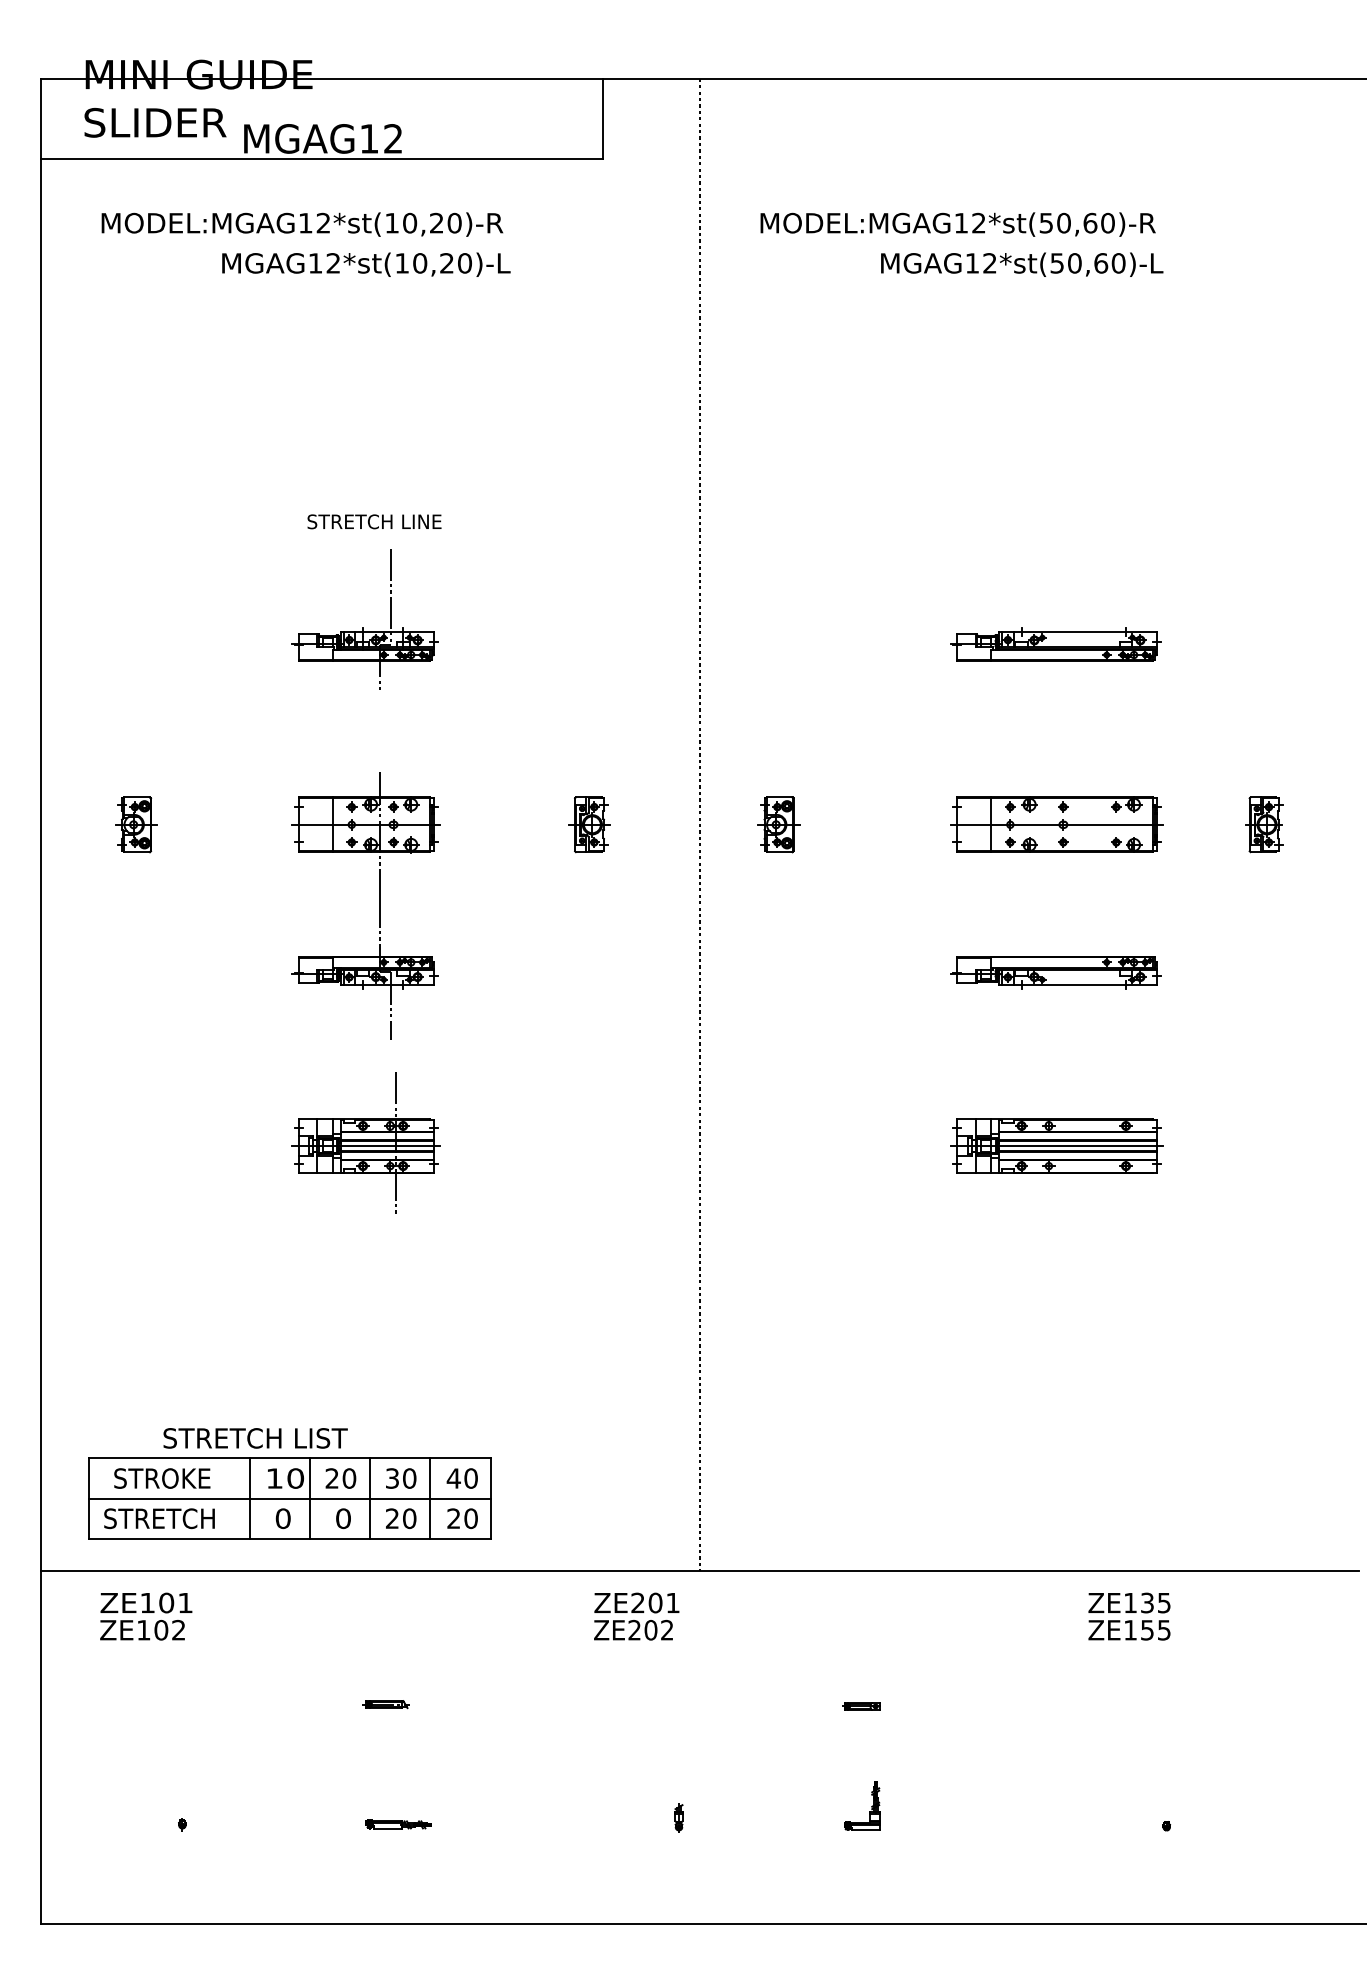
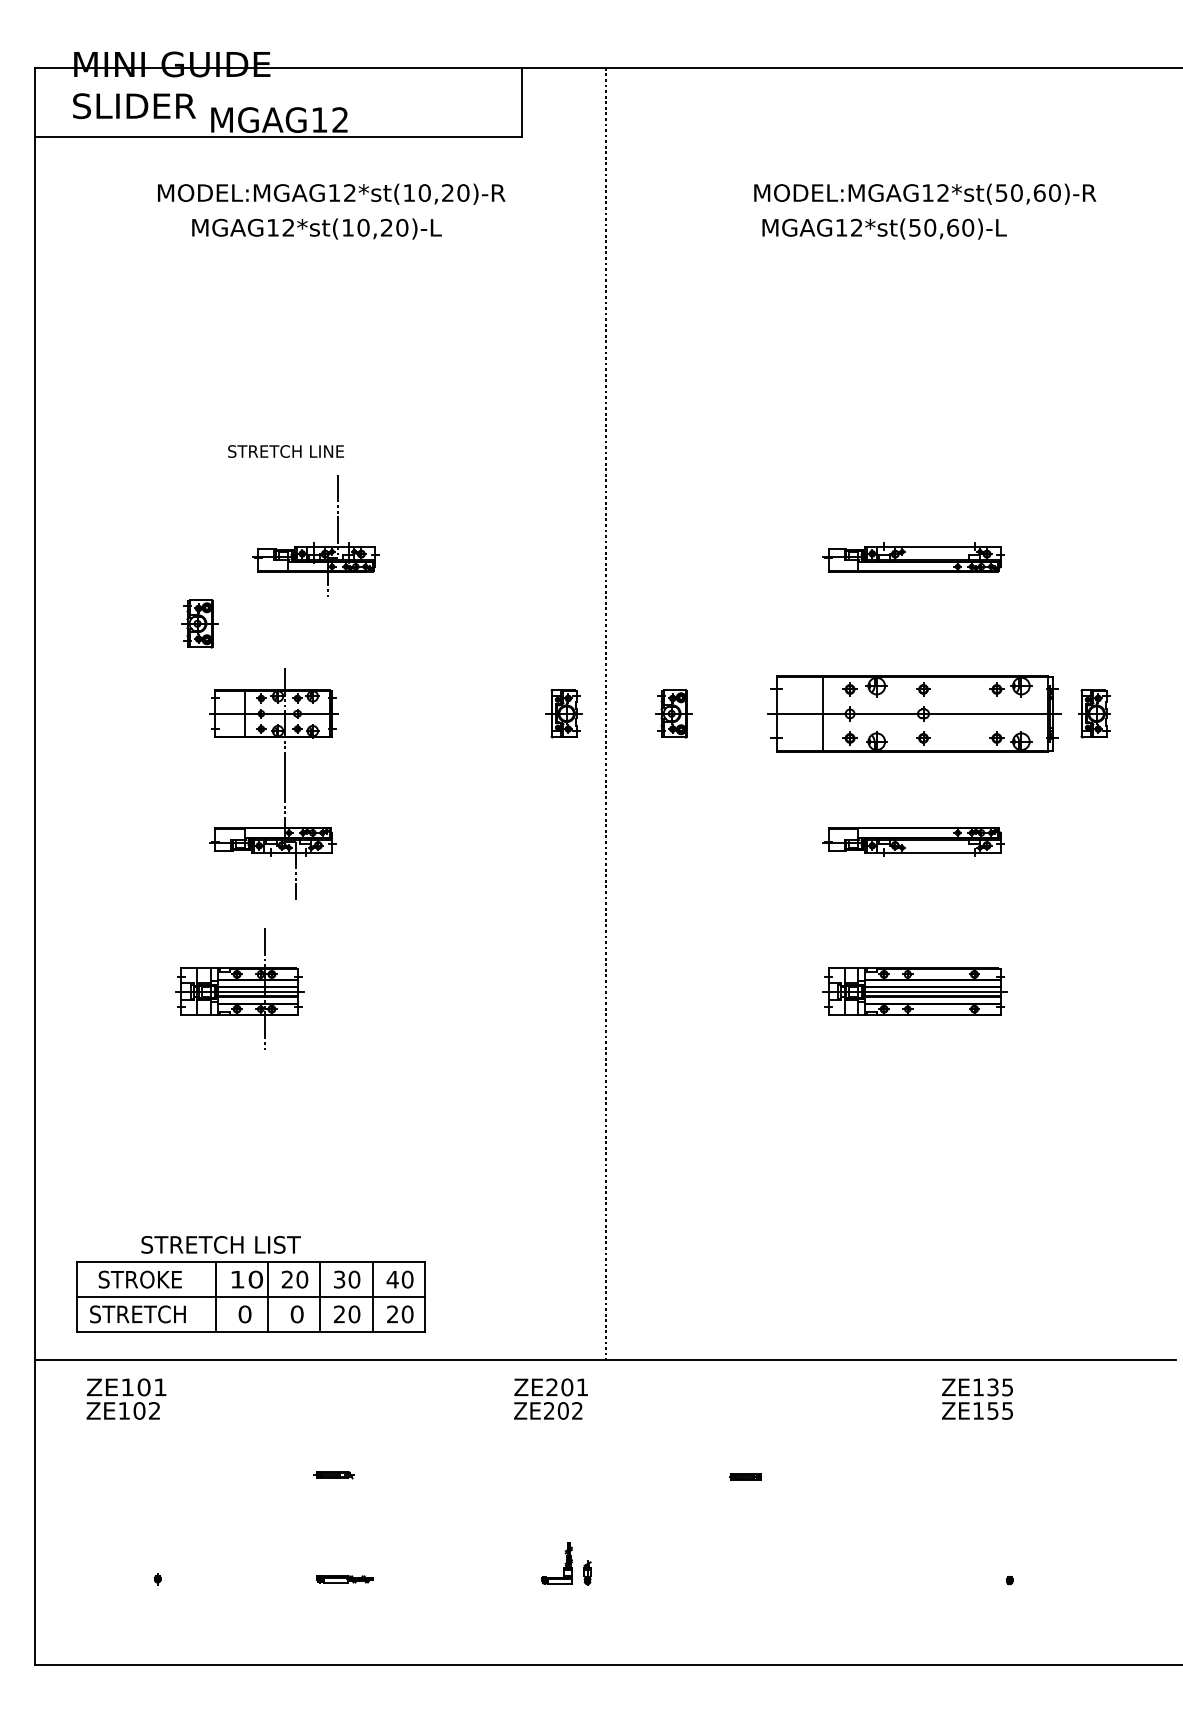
text: (302, 223) -> (331, 193), moved
text: (958, 223) -> (925, 193), moved
text: (373, 521) -> (285, 451), moved
part: (135, 824) -> (199, 623), moved
part: (588, 824) -> (563, 713), moved
part: (1056, 824) -> (914, 713), size x1.6
part: (378, 905) -> (284, 783), moved
part: (365, 1142) -> (239, 988), moved
part: (870, 1806) -> (564, 1563), moved

